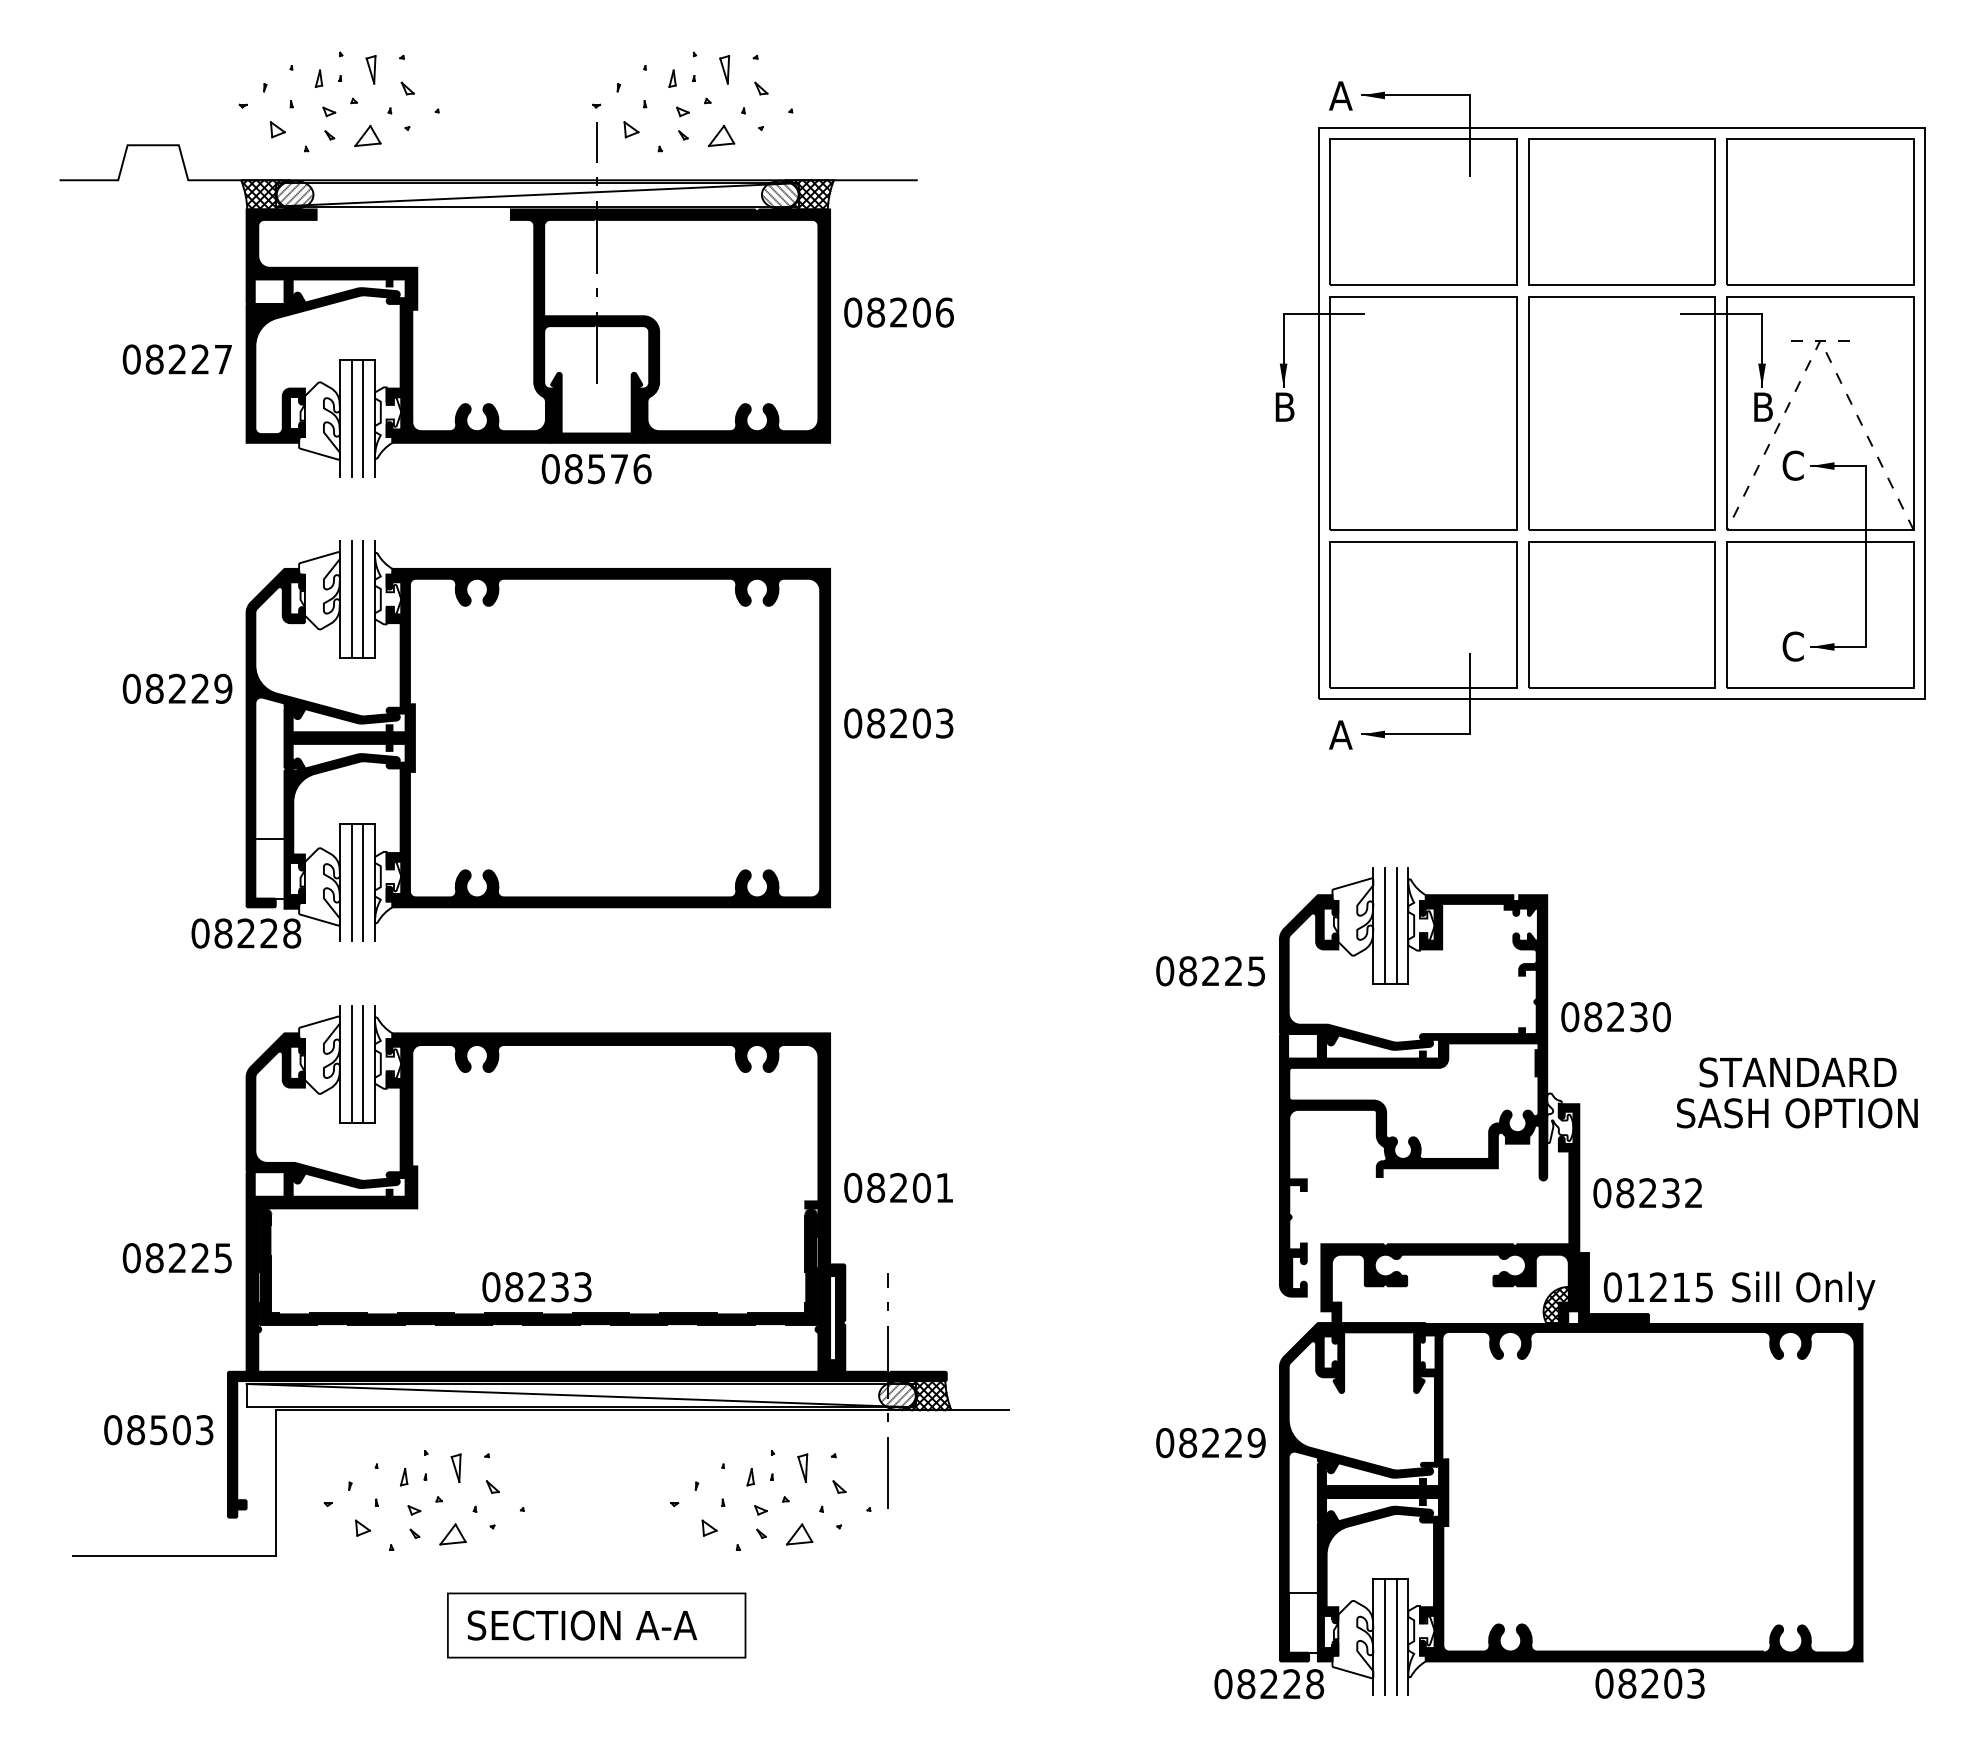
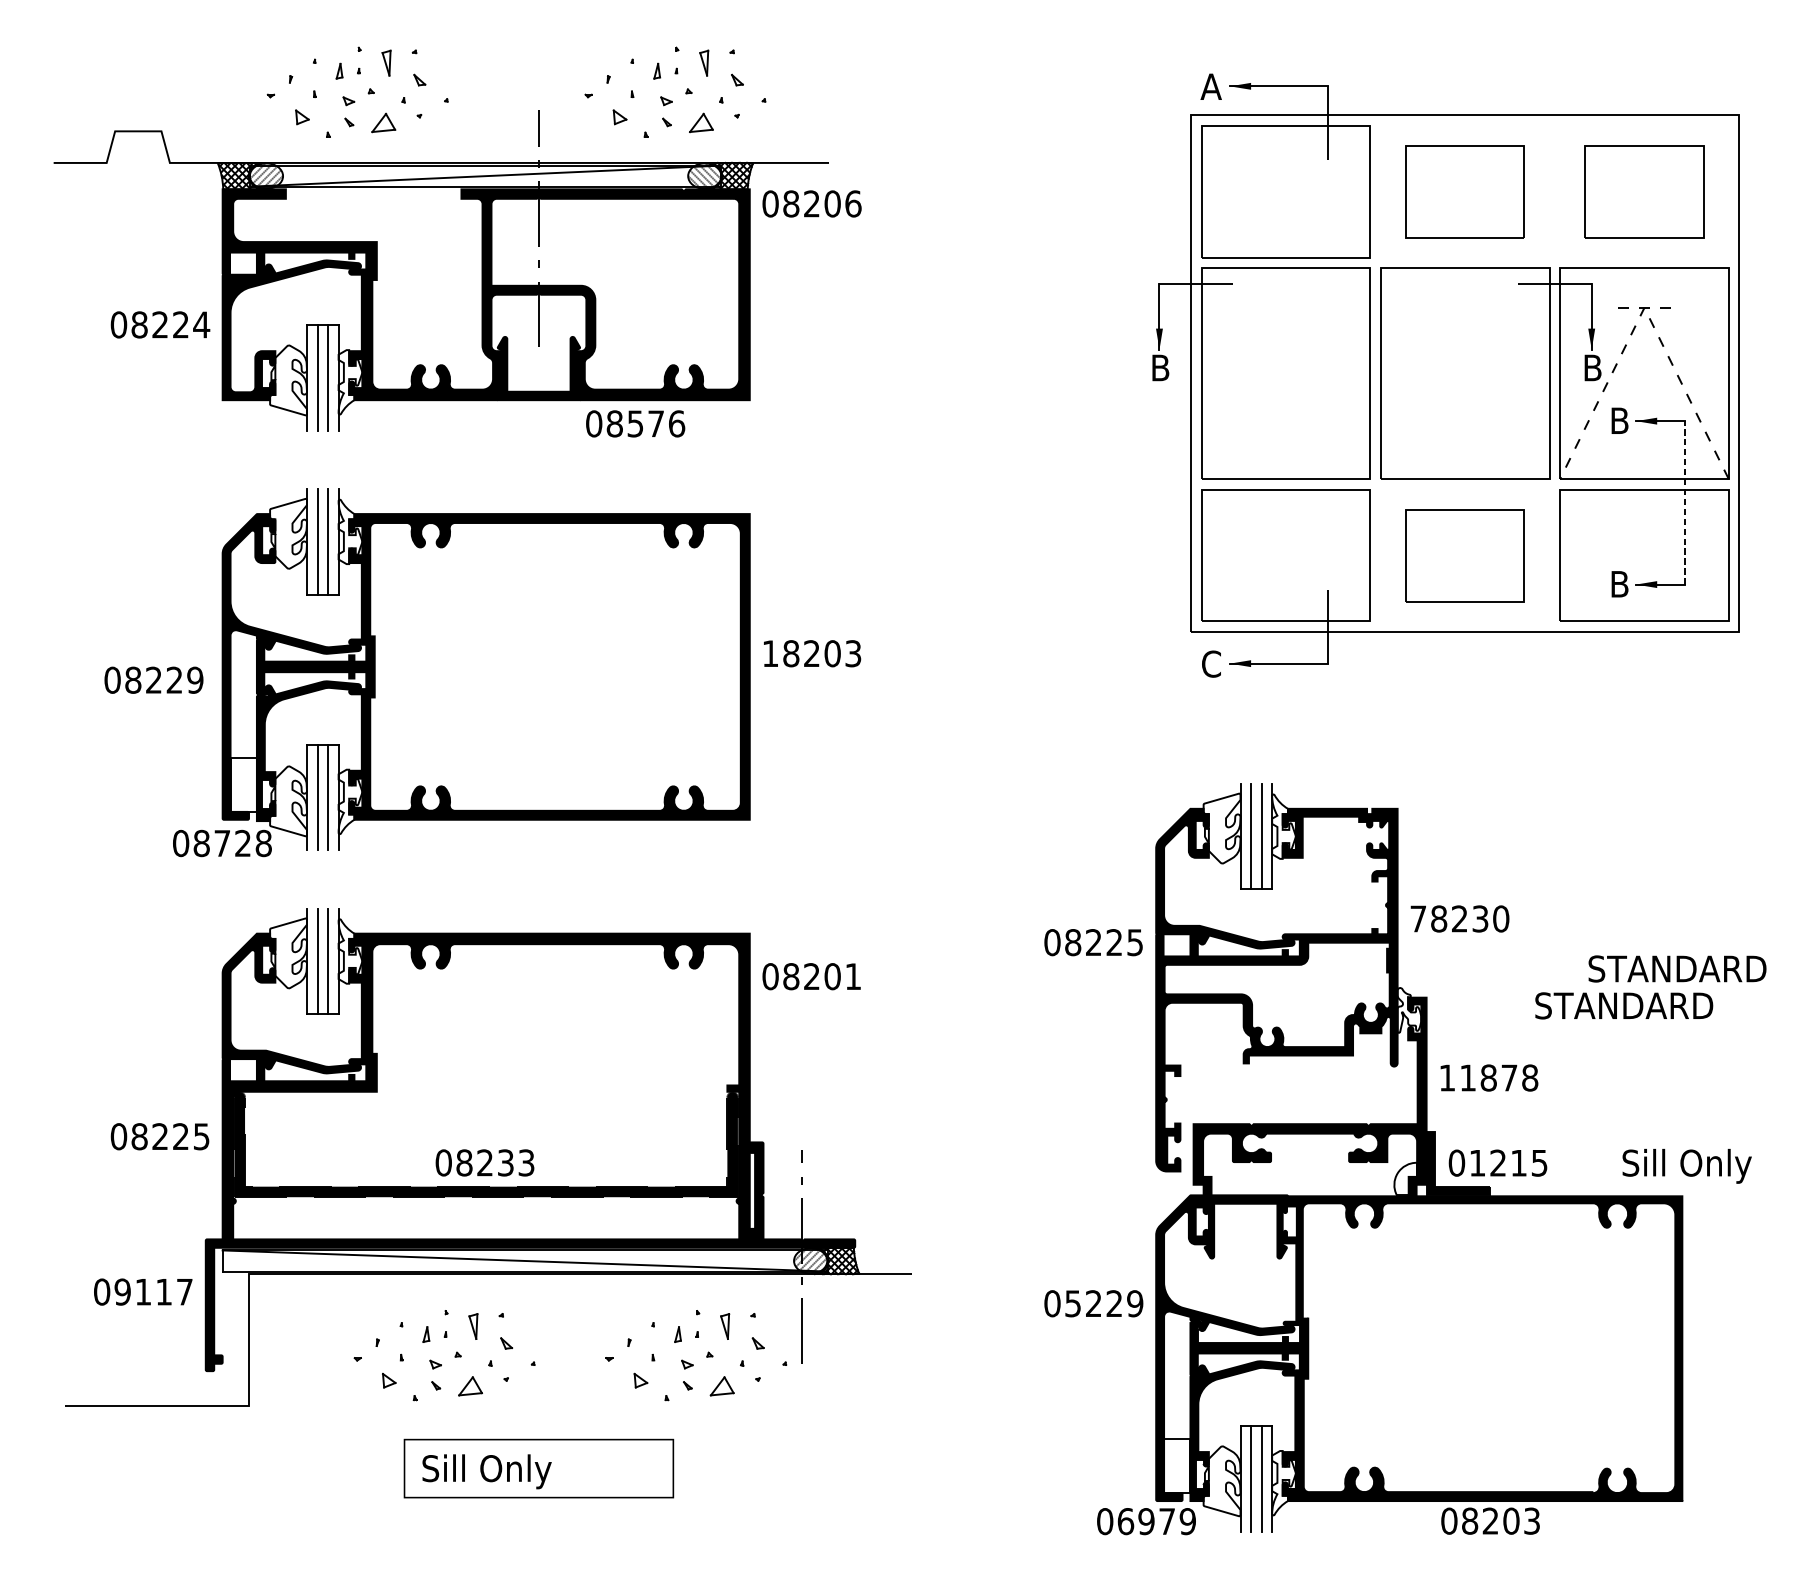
part: (335, 111) -> (354, 100), moved
part: (689, 111) -> (672, 100), moved
part: (1621, 211) -> (1464, 191), size x0.7
part: (1820, 211) -> (1644, 191), size x0.7
text: (898, 312) -> (811, 203), moved
text: (222, 359) -> (200, 324), 08227 -> 08224
text: (1792, 465) -> (1619, 420), C -> B
text: (596, 469) -> (635, 424), moved
line: (1865, 556) -> (1685, 502), solid -> dashed
part: (1621, 614) -> (1464, 555), size x0.7
text: (1792, 646) -> (1619, 584), C -> B
text: (177, 688) -> (153, 679), moved
text: (853, 723) -> (770, 653), 08203 -> 18203
text: (1340, 735) -> (1210, 664), A -> C
text: (245, 933) -> (221, 843), 08228 -> 08728
text: (1210, 971) -> (1093, 942), moved
text: (1570, 1017) -> (1418, 919), 08230 -> 78230
text: (1797, 1072) -> (1677, 969), moved
text: (1797, 1113) -> (1623, 1006), SASH OPTION -> STANDARD
text: (898, 1187) -> (811, 976), moved
text: (1647, 1193) -> (1488, 1078), 08232 -> 11878
text: (1803, 1290) -> (1686, 1165), moved
hatch: (1555, 1305) -> (1405, 1179), removed
text: (170, 1430) -> (153, 1292), 08503 -> 09117
text: (1188, 1443) -> (1073, 1304), 08229 -> 05229
part: (419, 1509) -> (440, 1363), moved
text: (594, 1628) -> (536, 1471), SECTION A-A -> Sill Only
text: (1280, 1684) -> (1156, 1521), 08228 -> 06979

